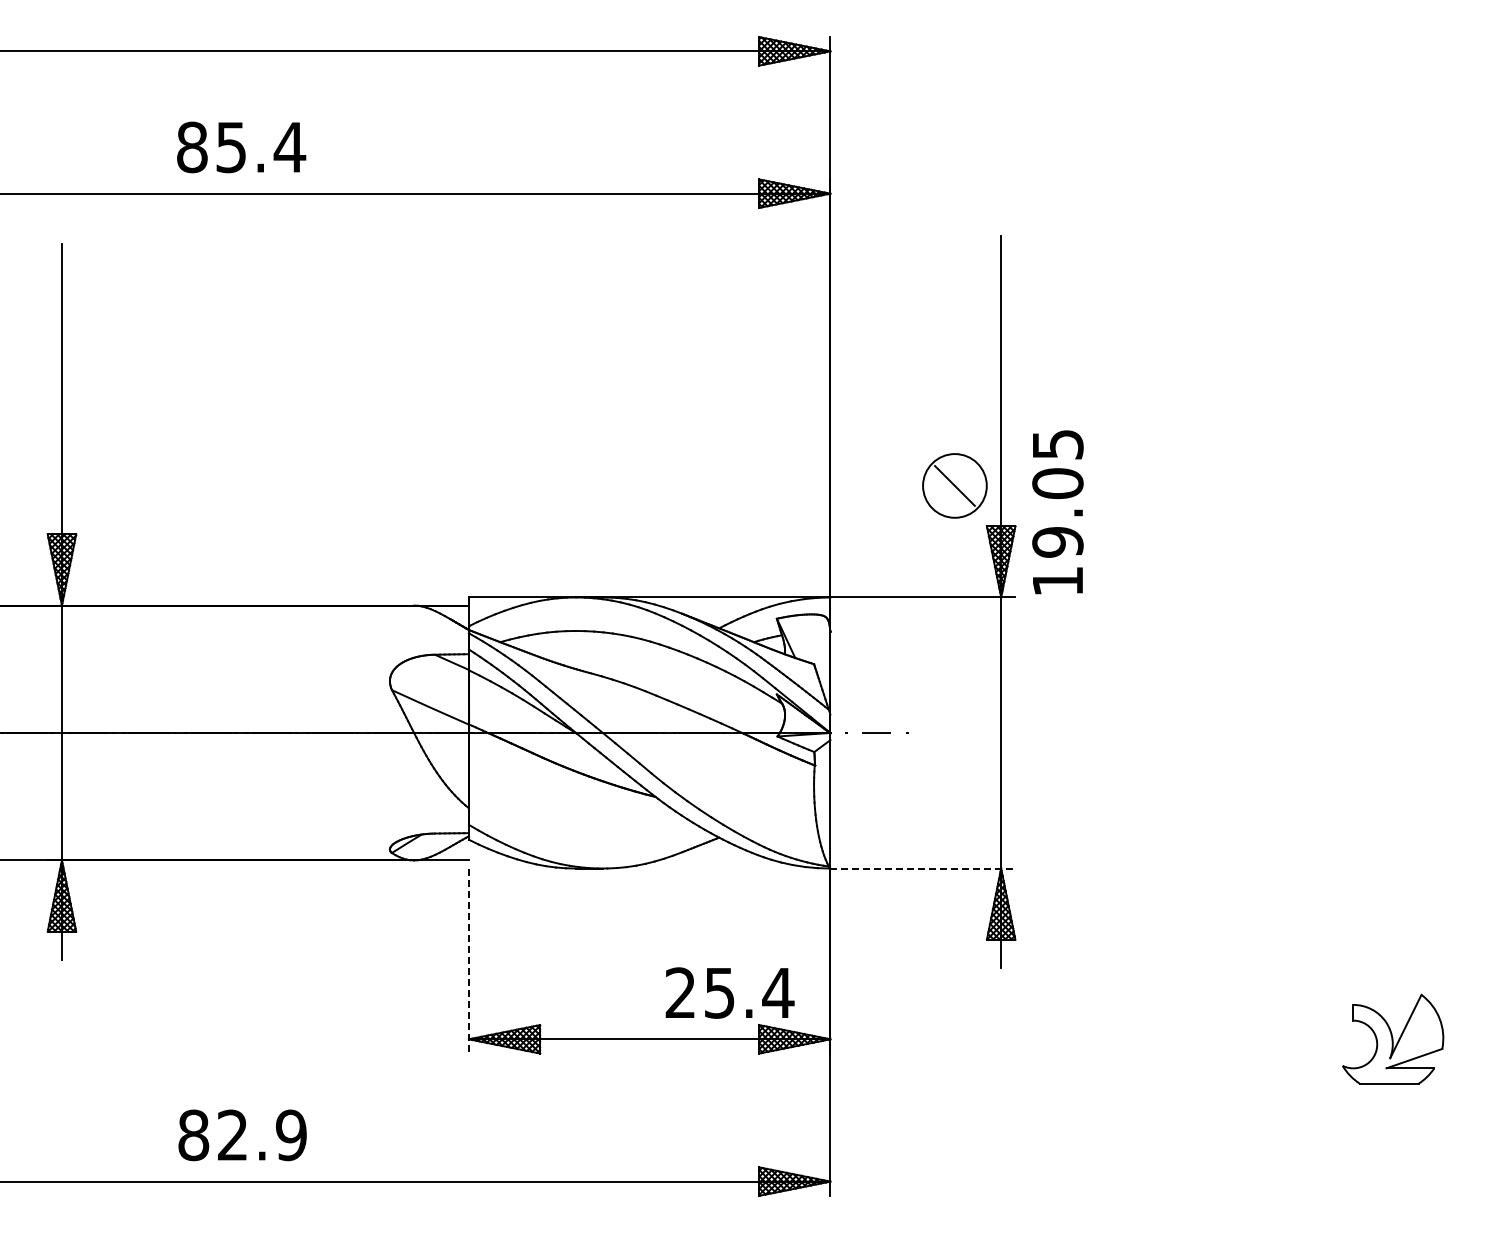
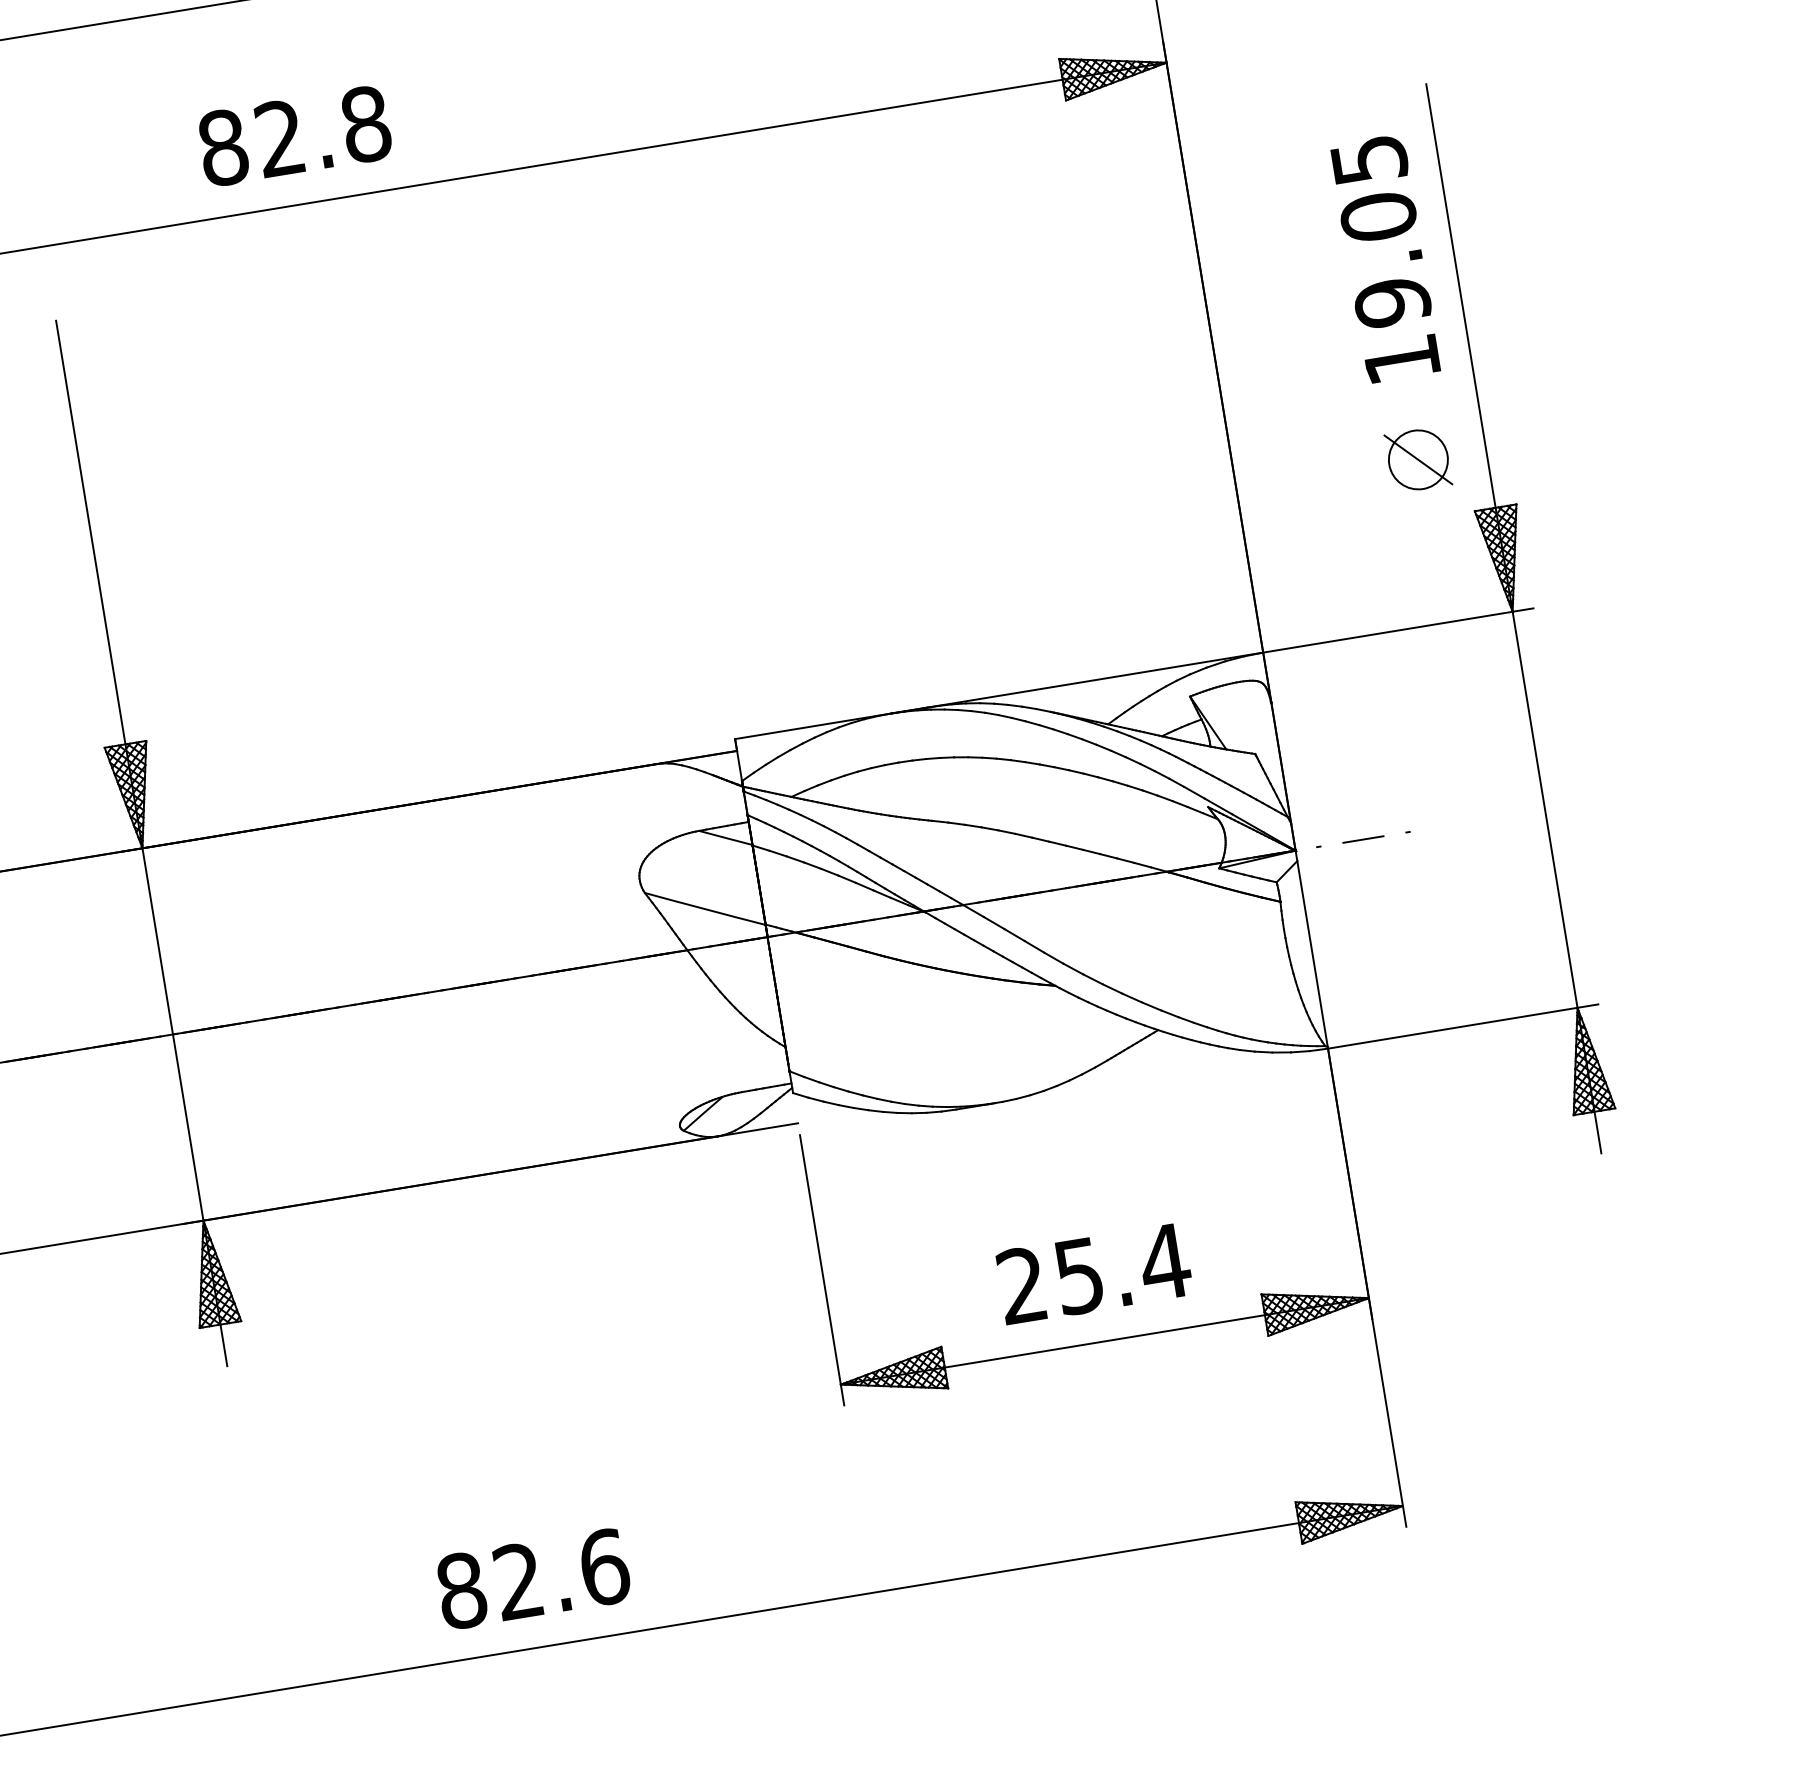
text: (261, 147) -> (324, 131), 85.4 -> 82.8
circle: (954, 485) -> (1417, 459), size x0.62
text: (1057, 512) -> (1384, 259), moved
line: (923, 868) -> (1464, 1026), dashed -> solid
line: (468, 961) -> (821, 1271), dashed -> solid
text: (729, 992) -> (1093, 1273), moved
text: (291, 1135) -> (604, 1567), 82.9 -> 82.6

